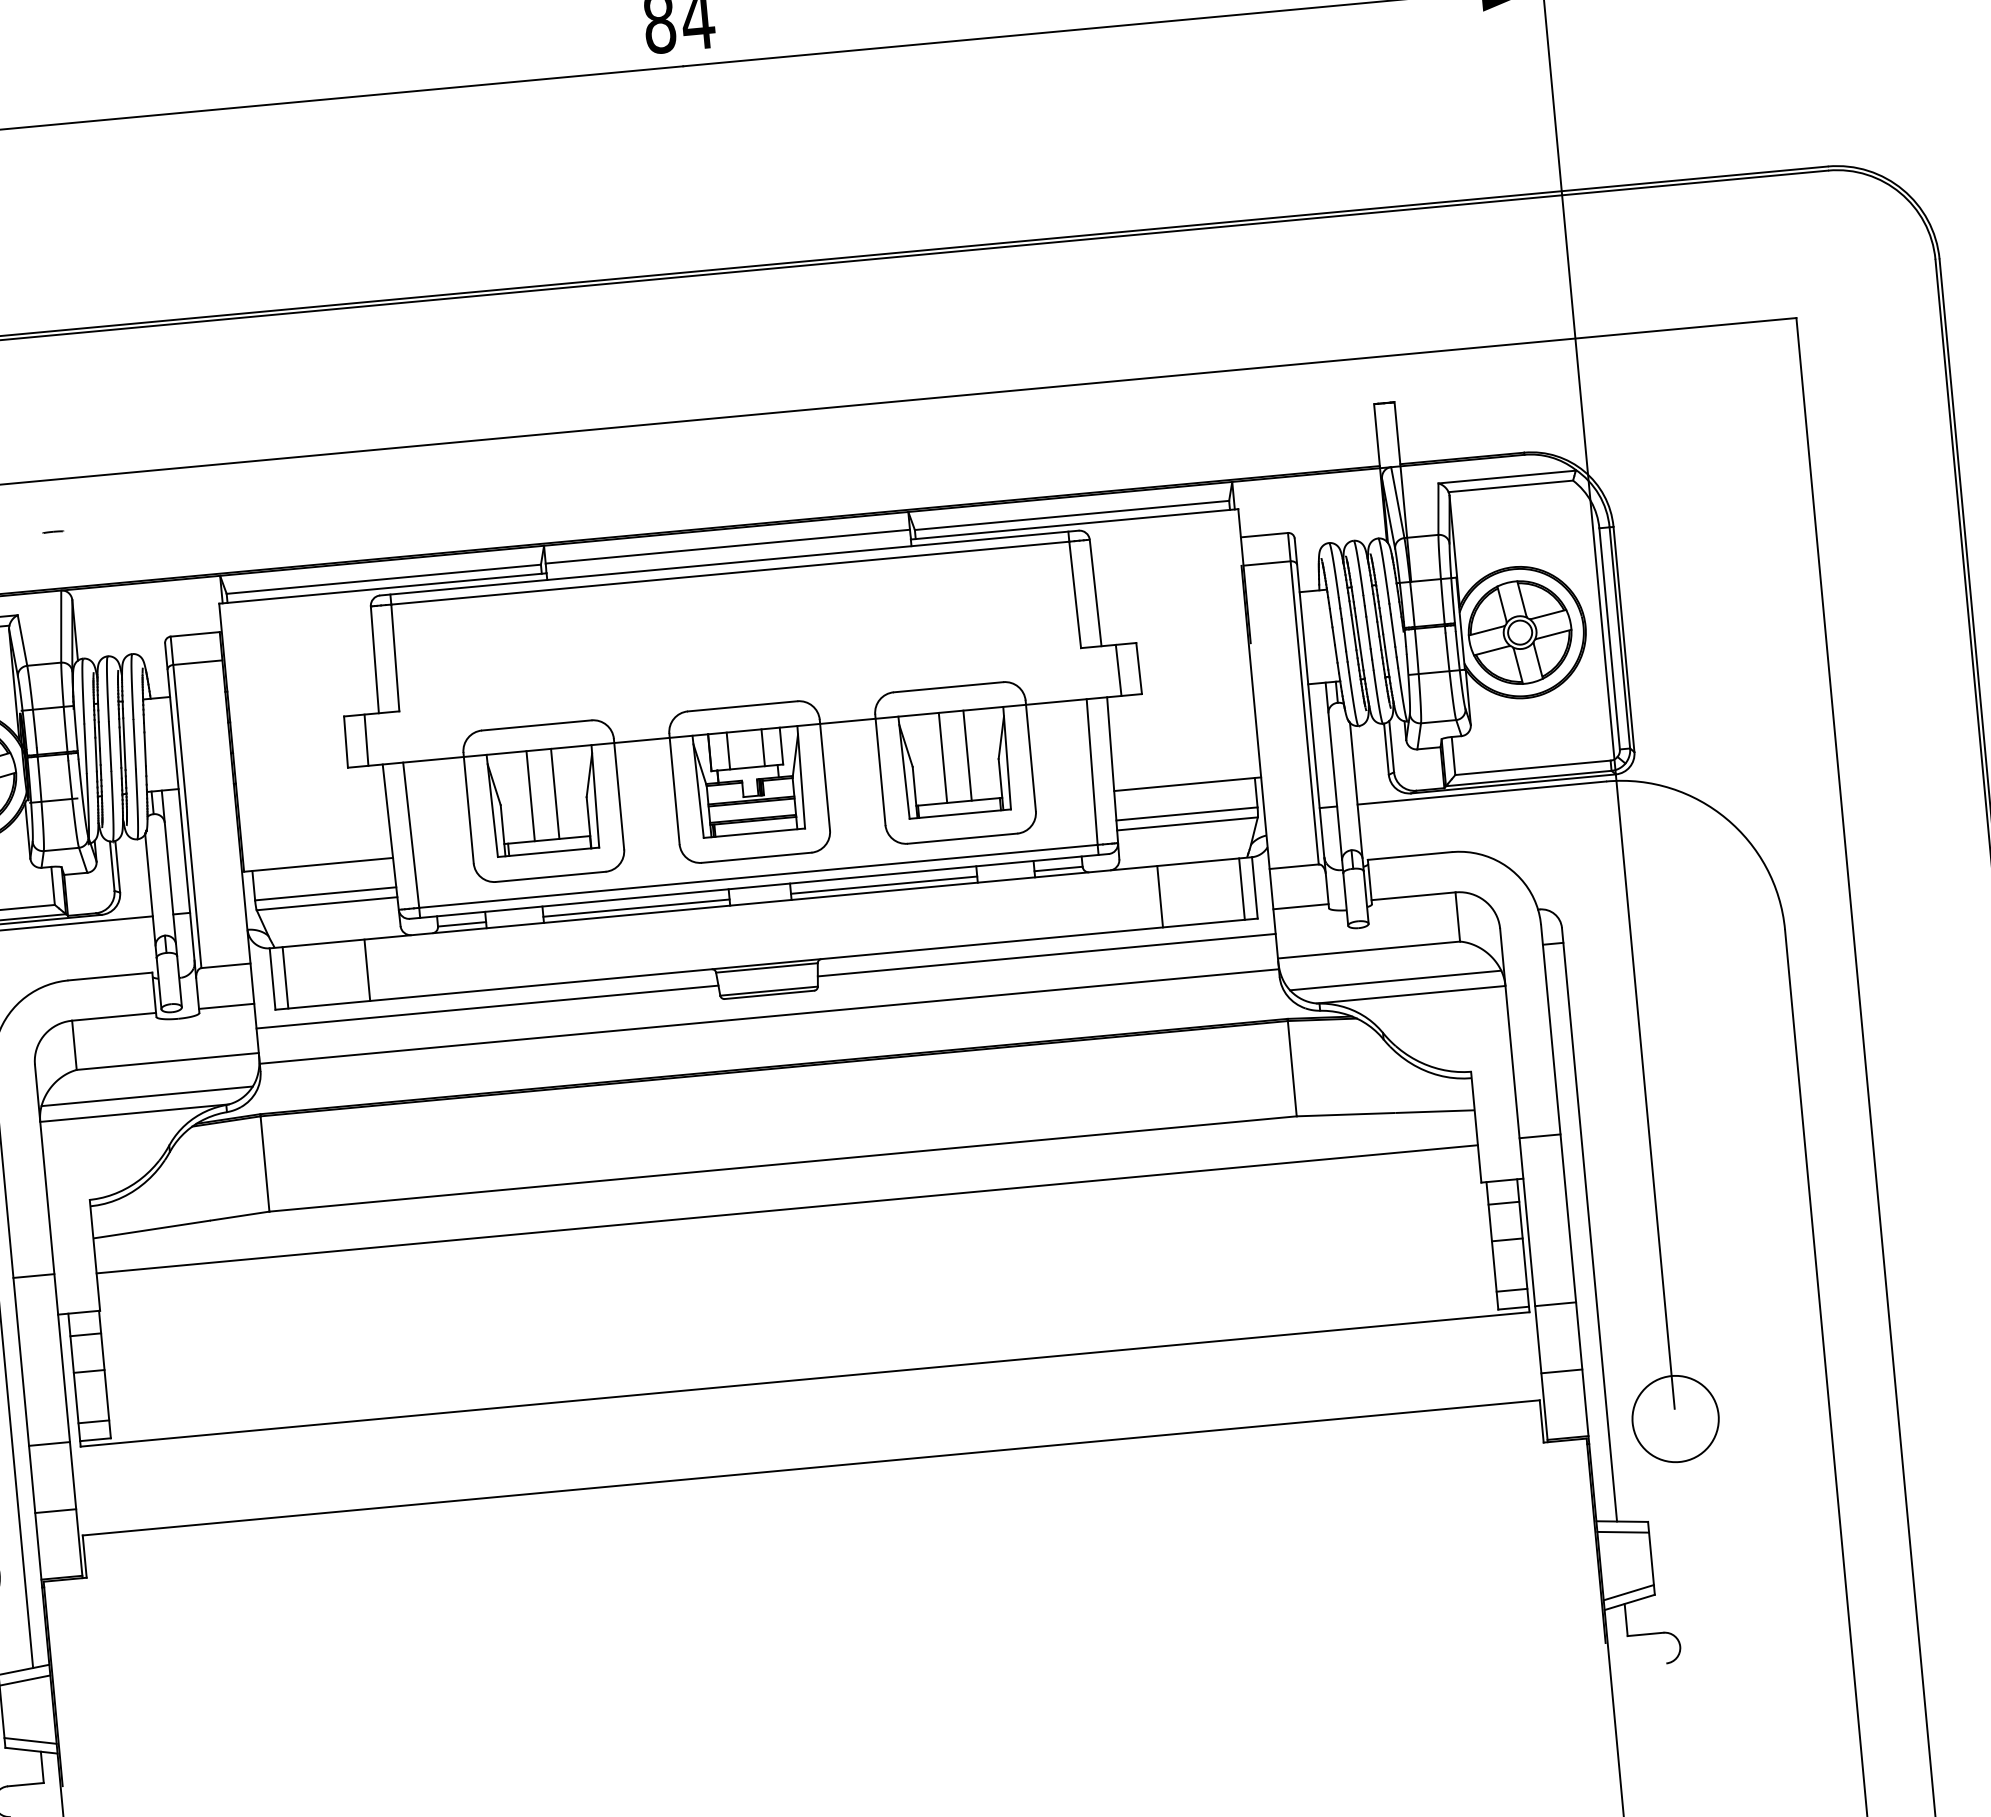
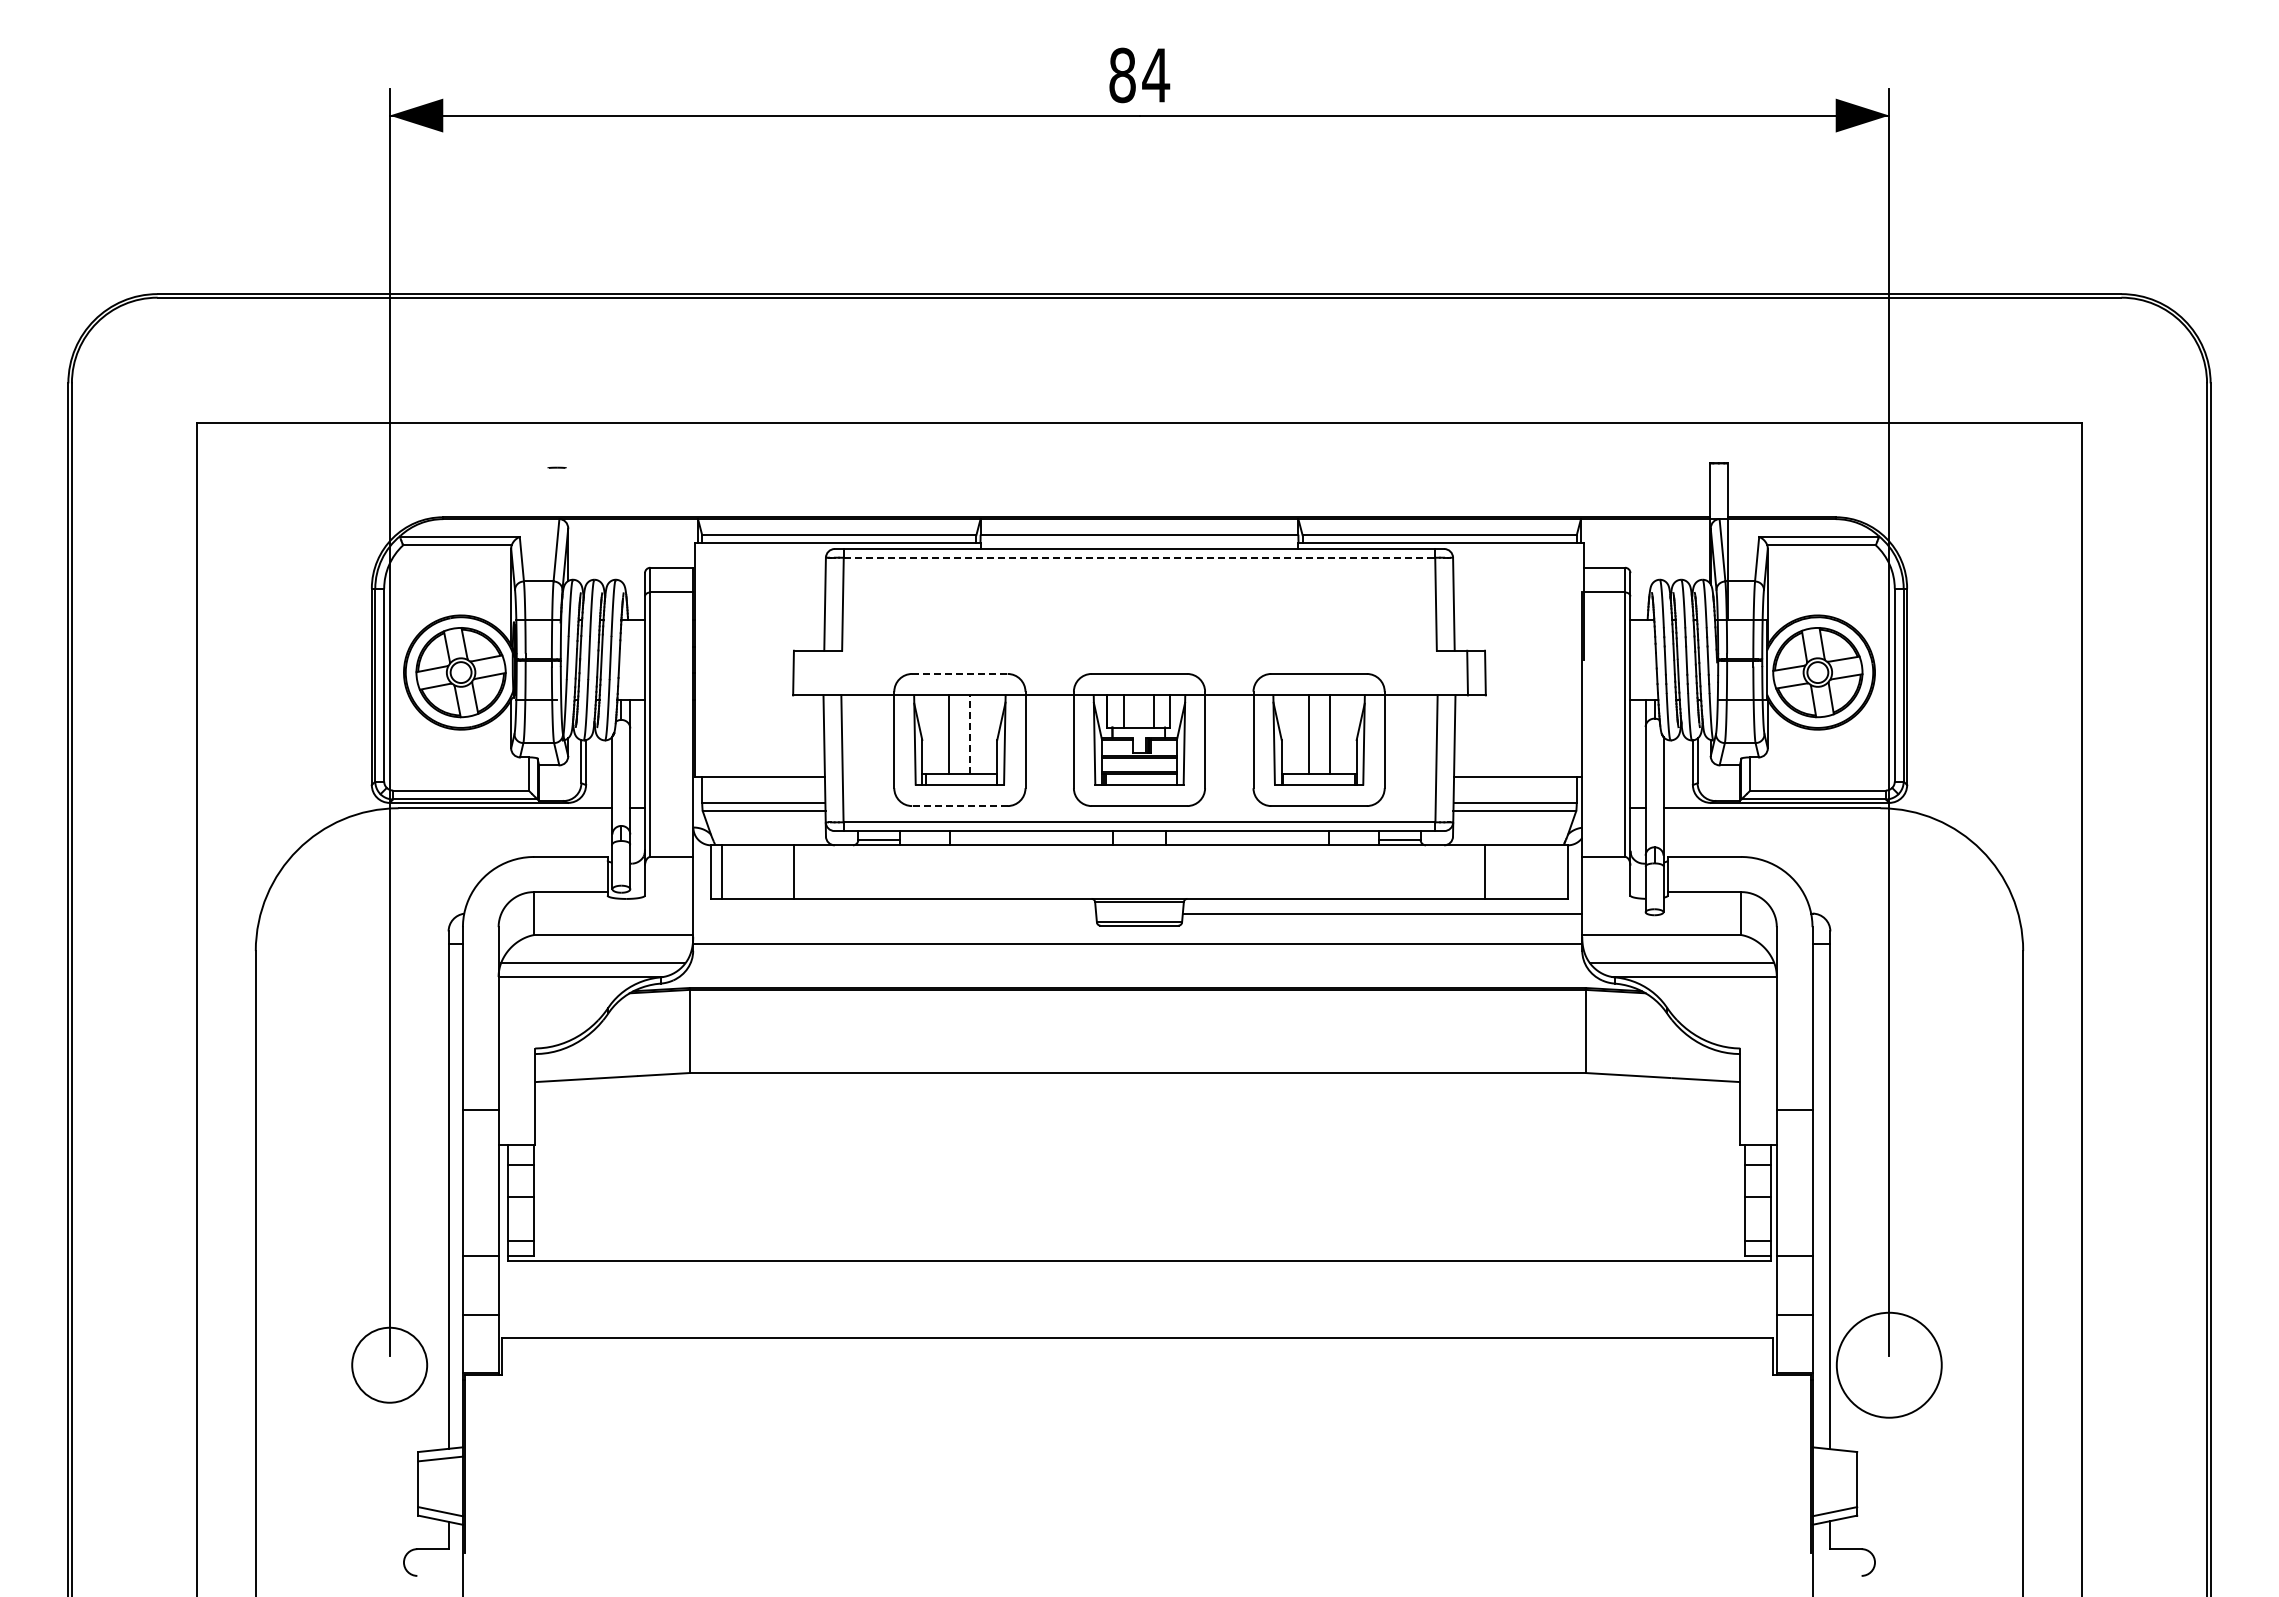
line: (730, 572) -> (1139, 557), solid -> dashed
line: (536, 724) -> (959, 673), solid -> dashed
line: (366, 739) -> (811, 672), removed
line: (555, 793) -> (970, 734), solid -> dashed
line: (550, 877) -> (959, 806), solid -> dashed
line: (884, 884) -> (1247, 839), removed
line: (1241, 888) -> (1556, 871), removed
line: (636, 907) -> (1031, 839), removed
line: (1301, 907) -> (1606, 892), removed
line: (227, 1006) -> (669, 892), removed
line: (487, 1006) -> (894, 913), removed
line: (787, 1209) -> (1137, 1112), removed
circle: (1674, 1418) -> (1888, 1364), size x1.4
line: (1622, 1531) -> (1834, 1458), removed

